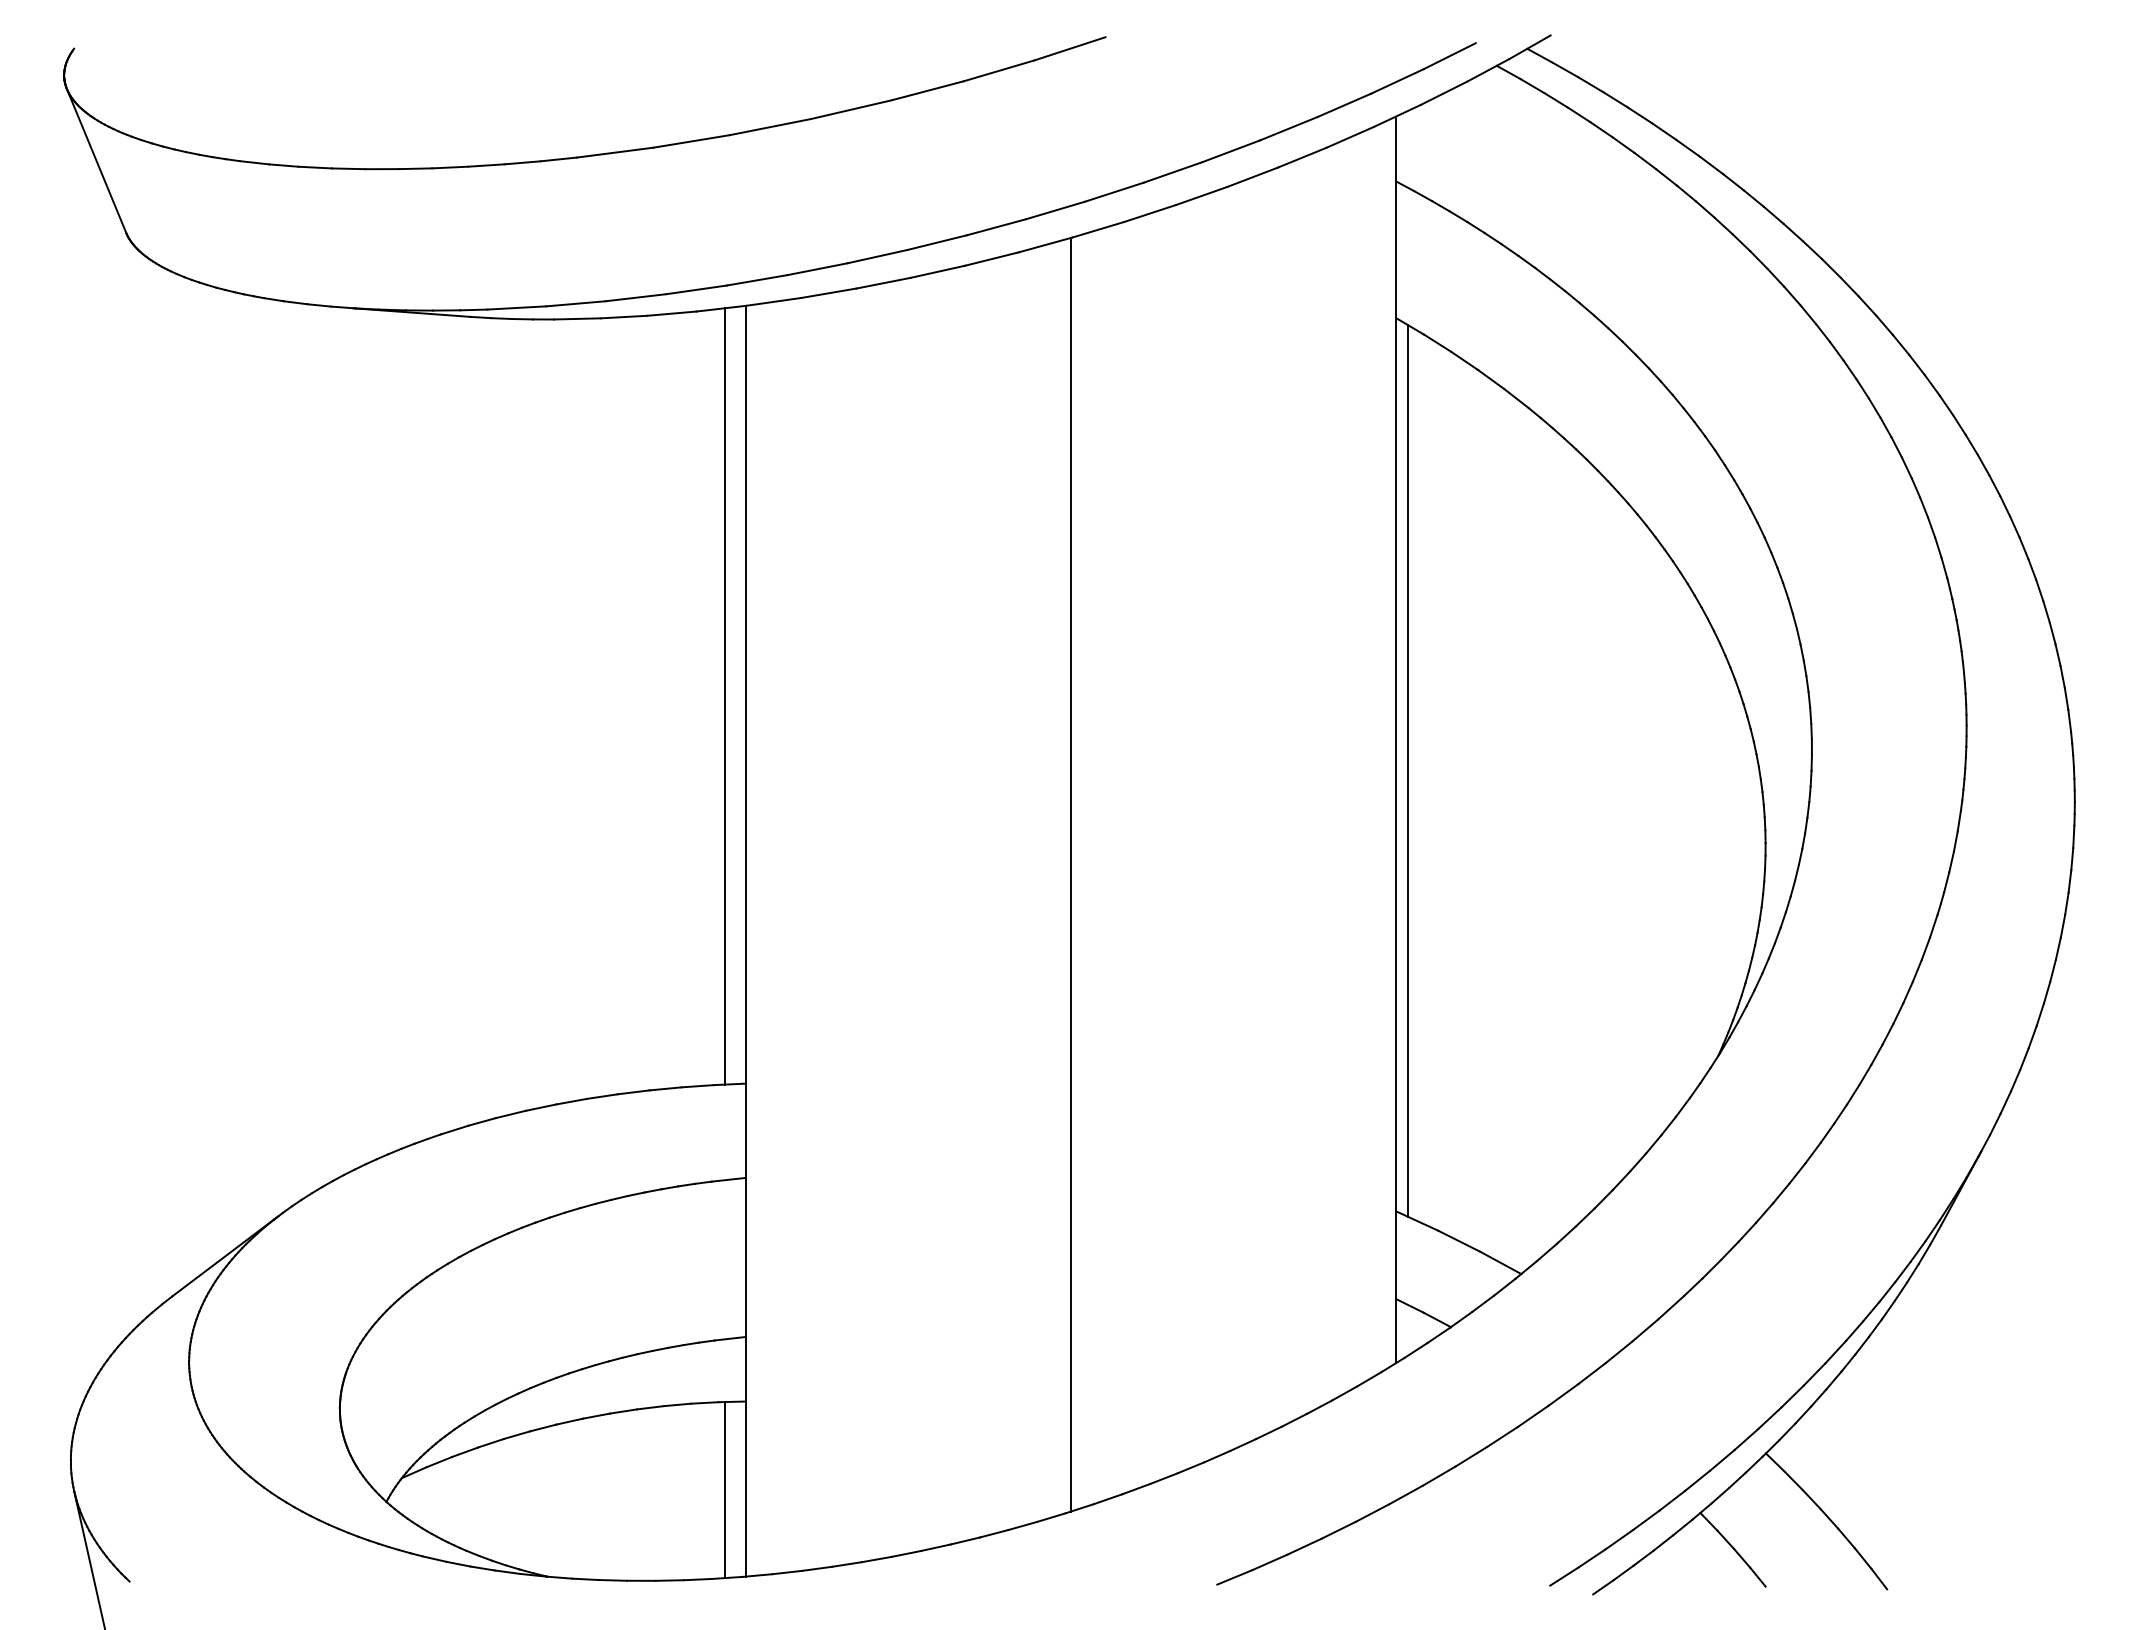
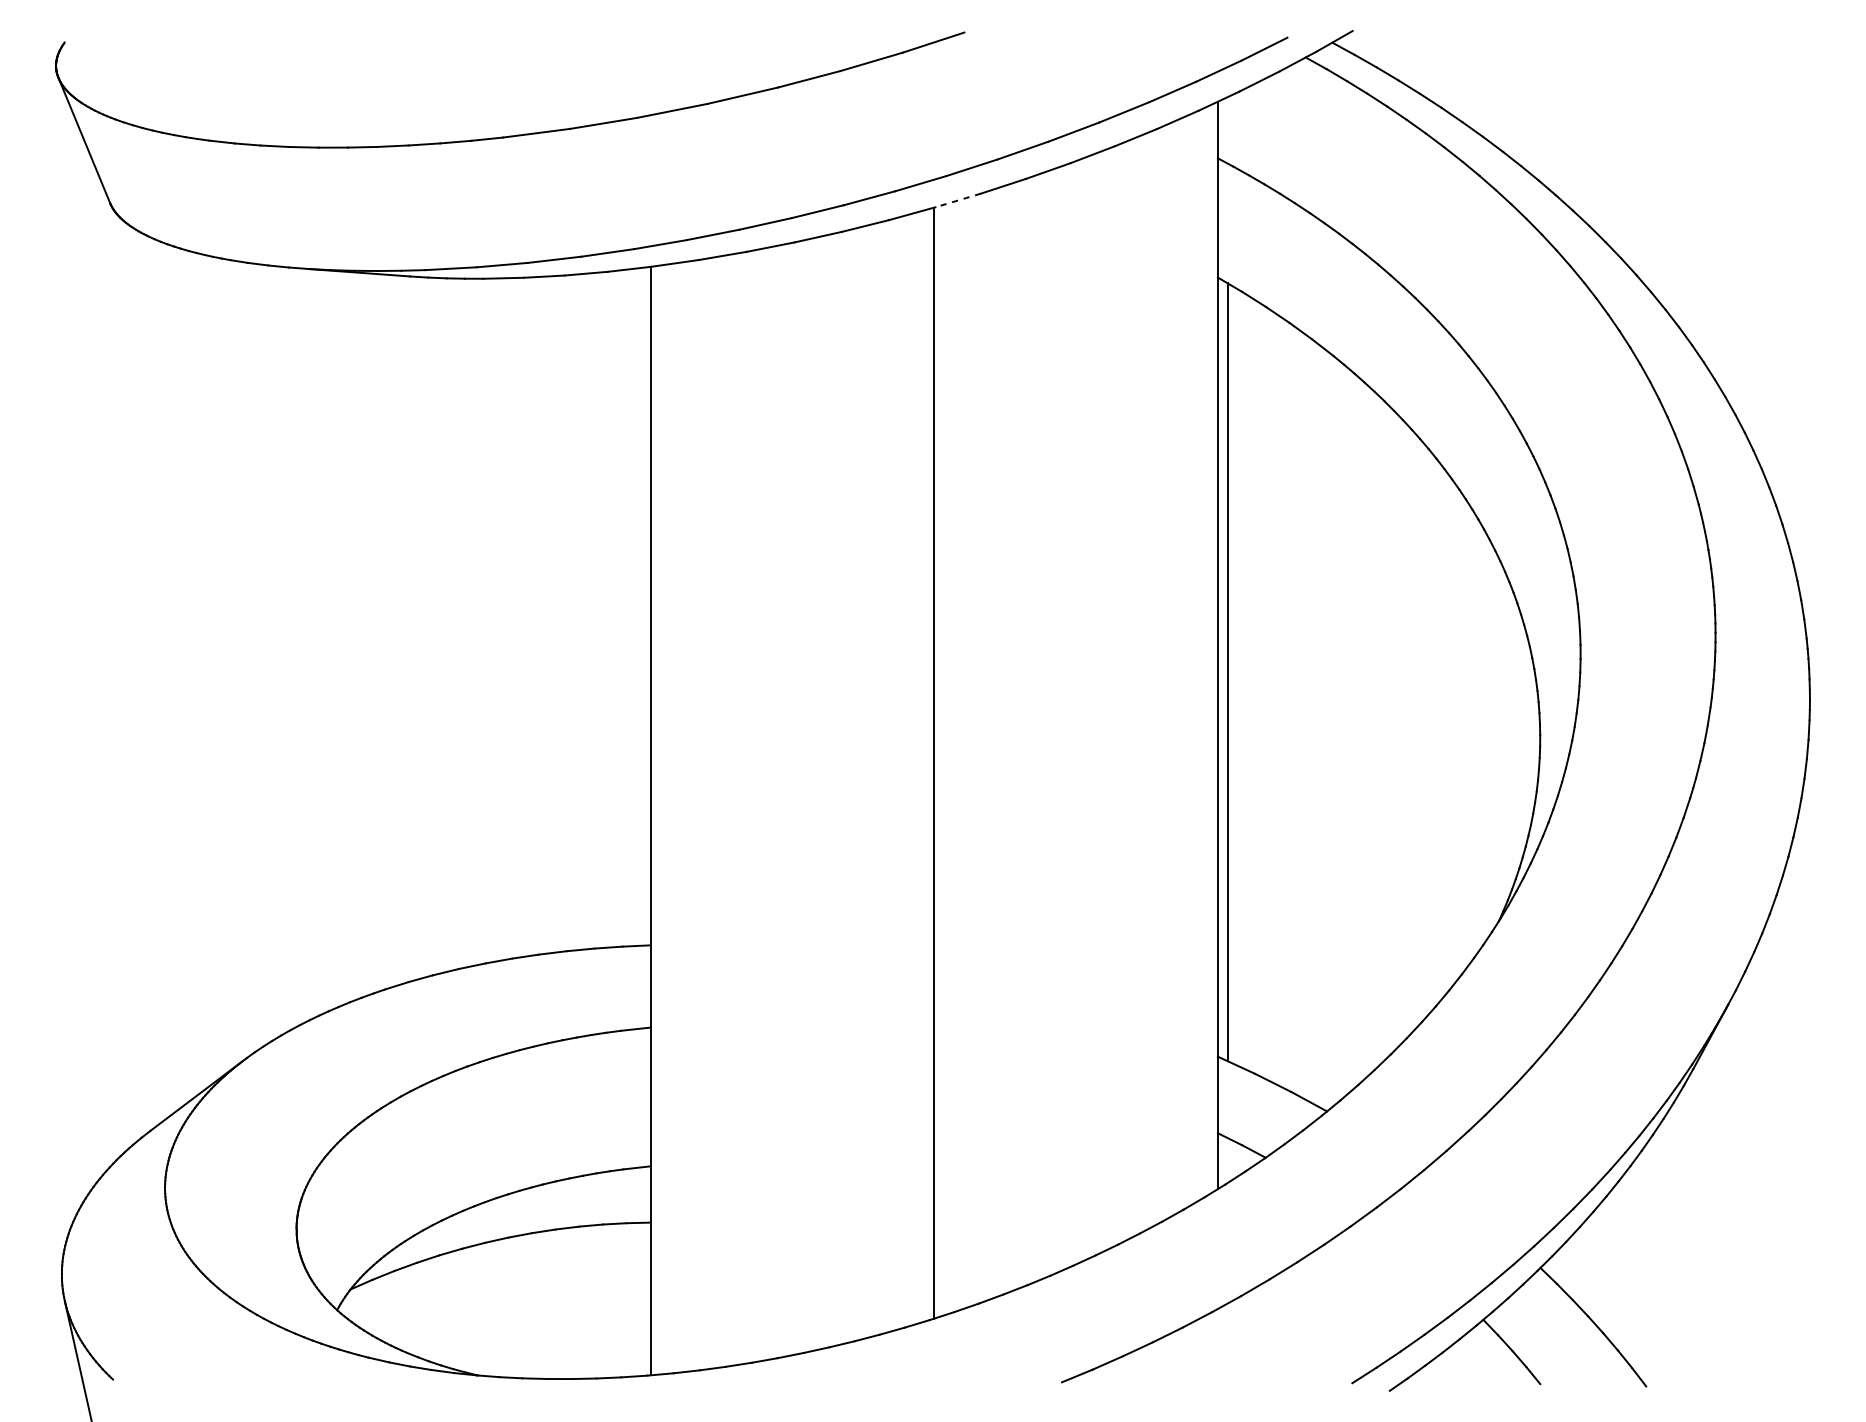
line: (1097, 229) -> (957, 200), solid -> dashed
line: (724, 696) -> (632, 607), removed
line: (724, 1490) -> (632, 1300), removed

